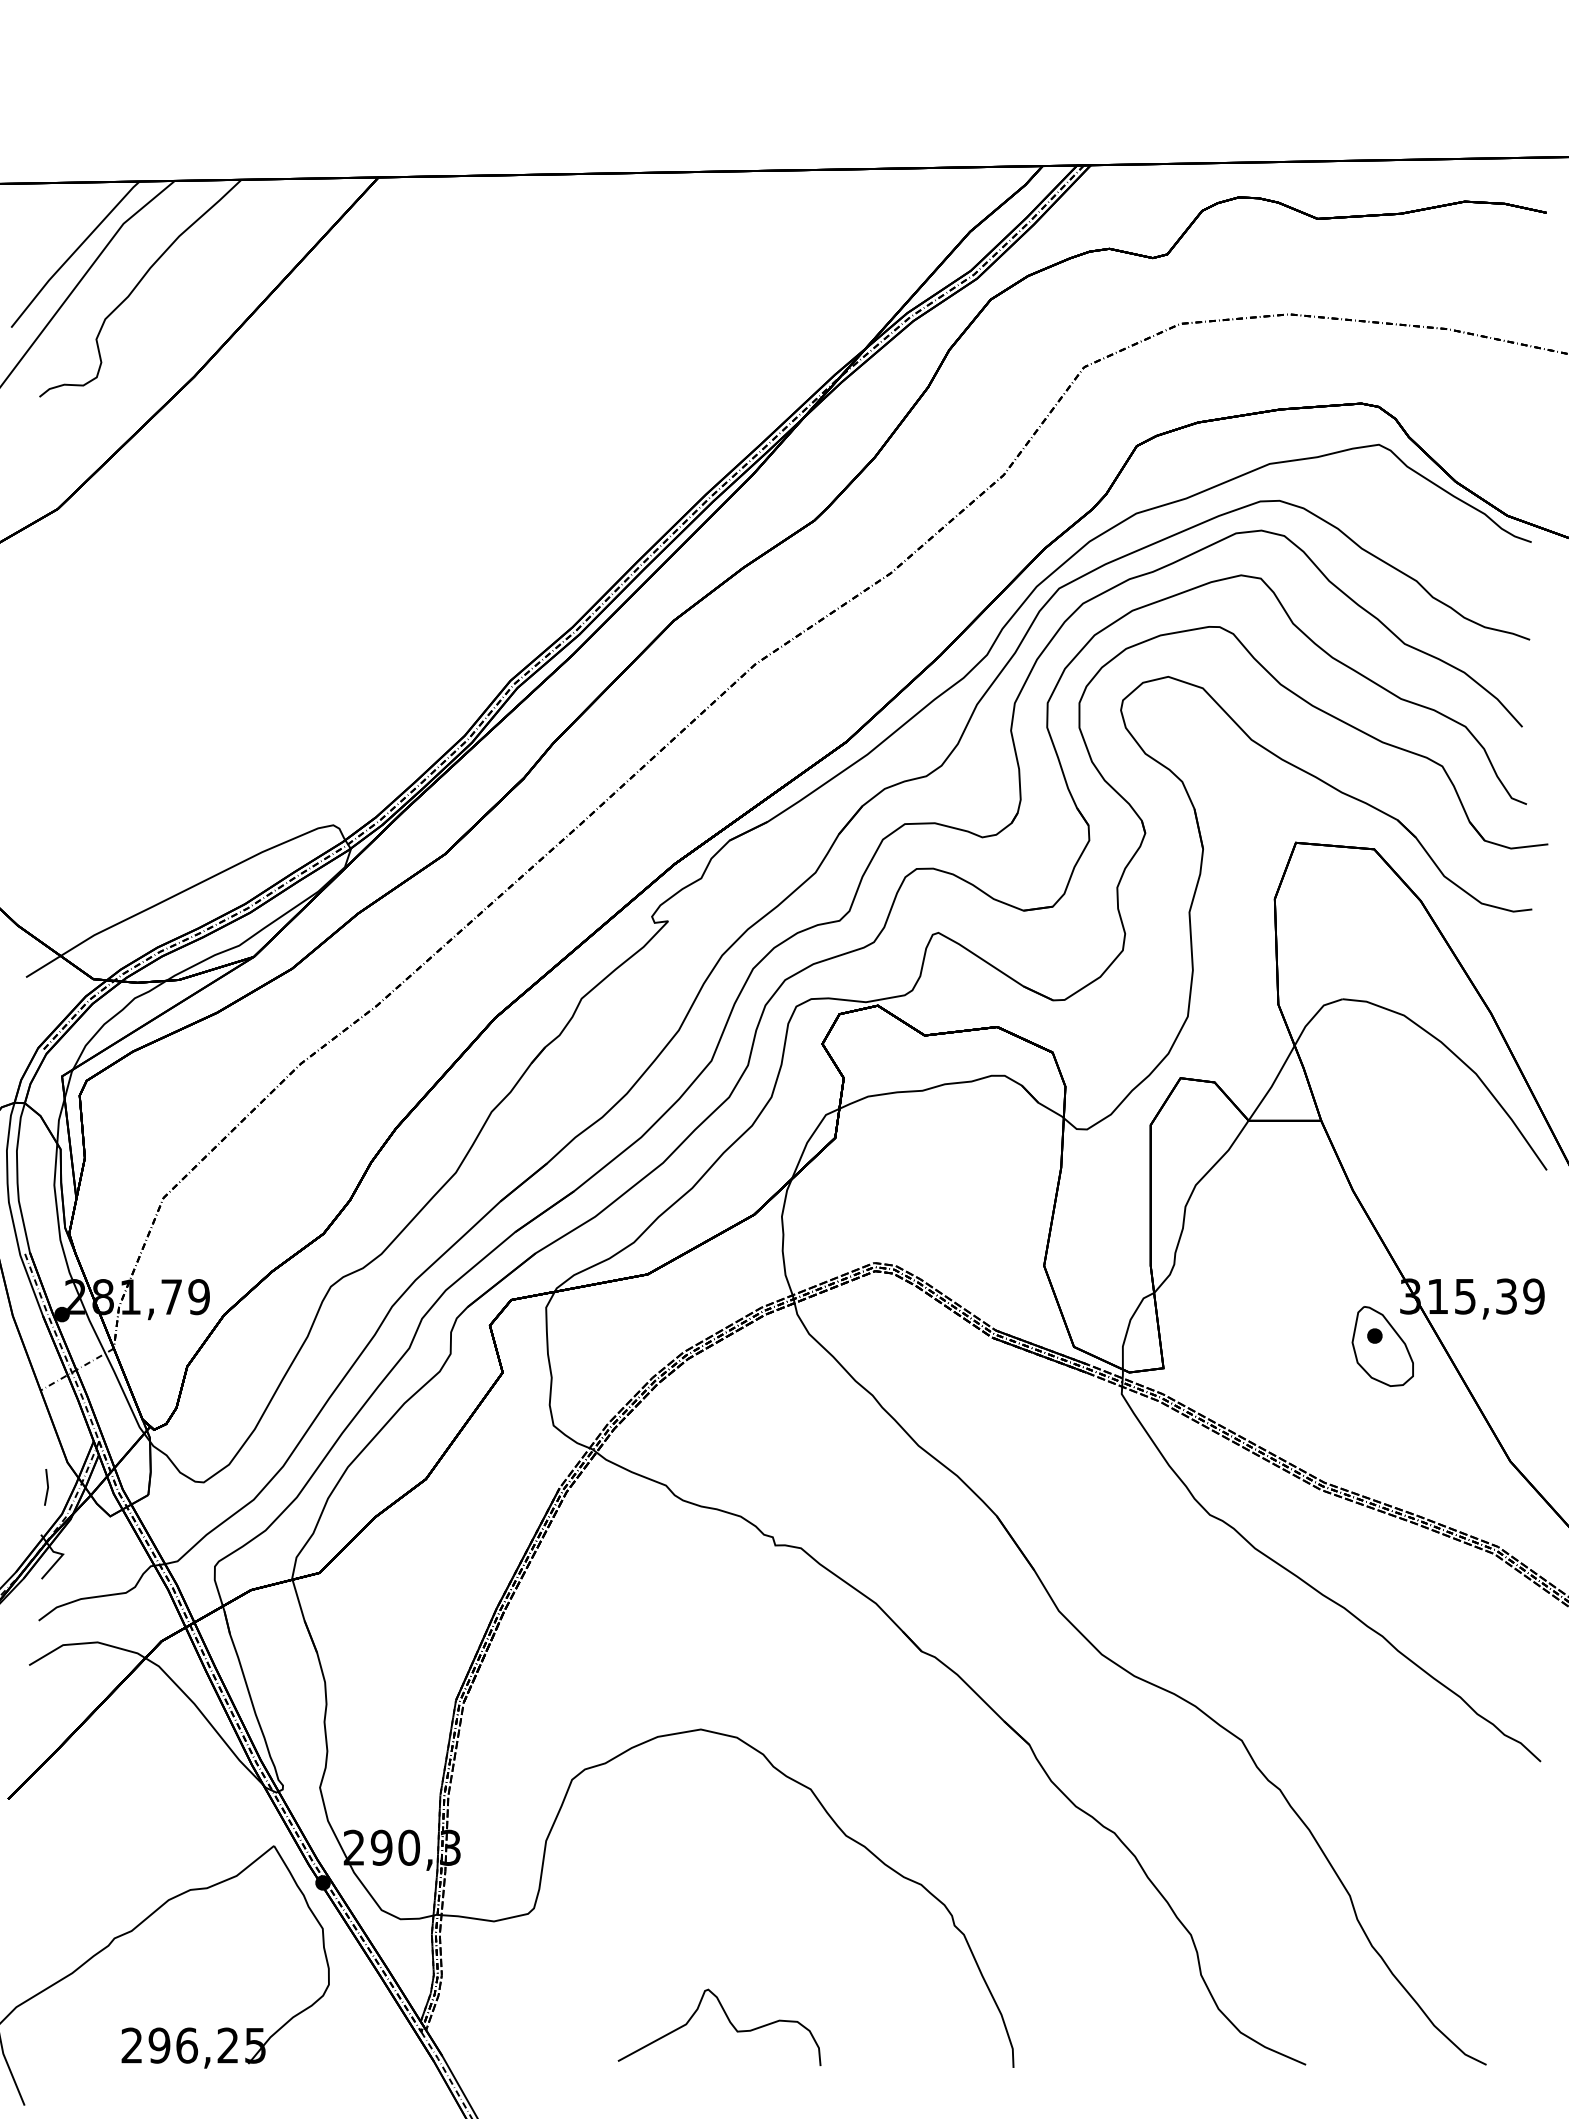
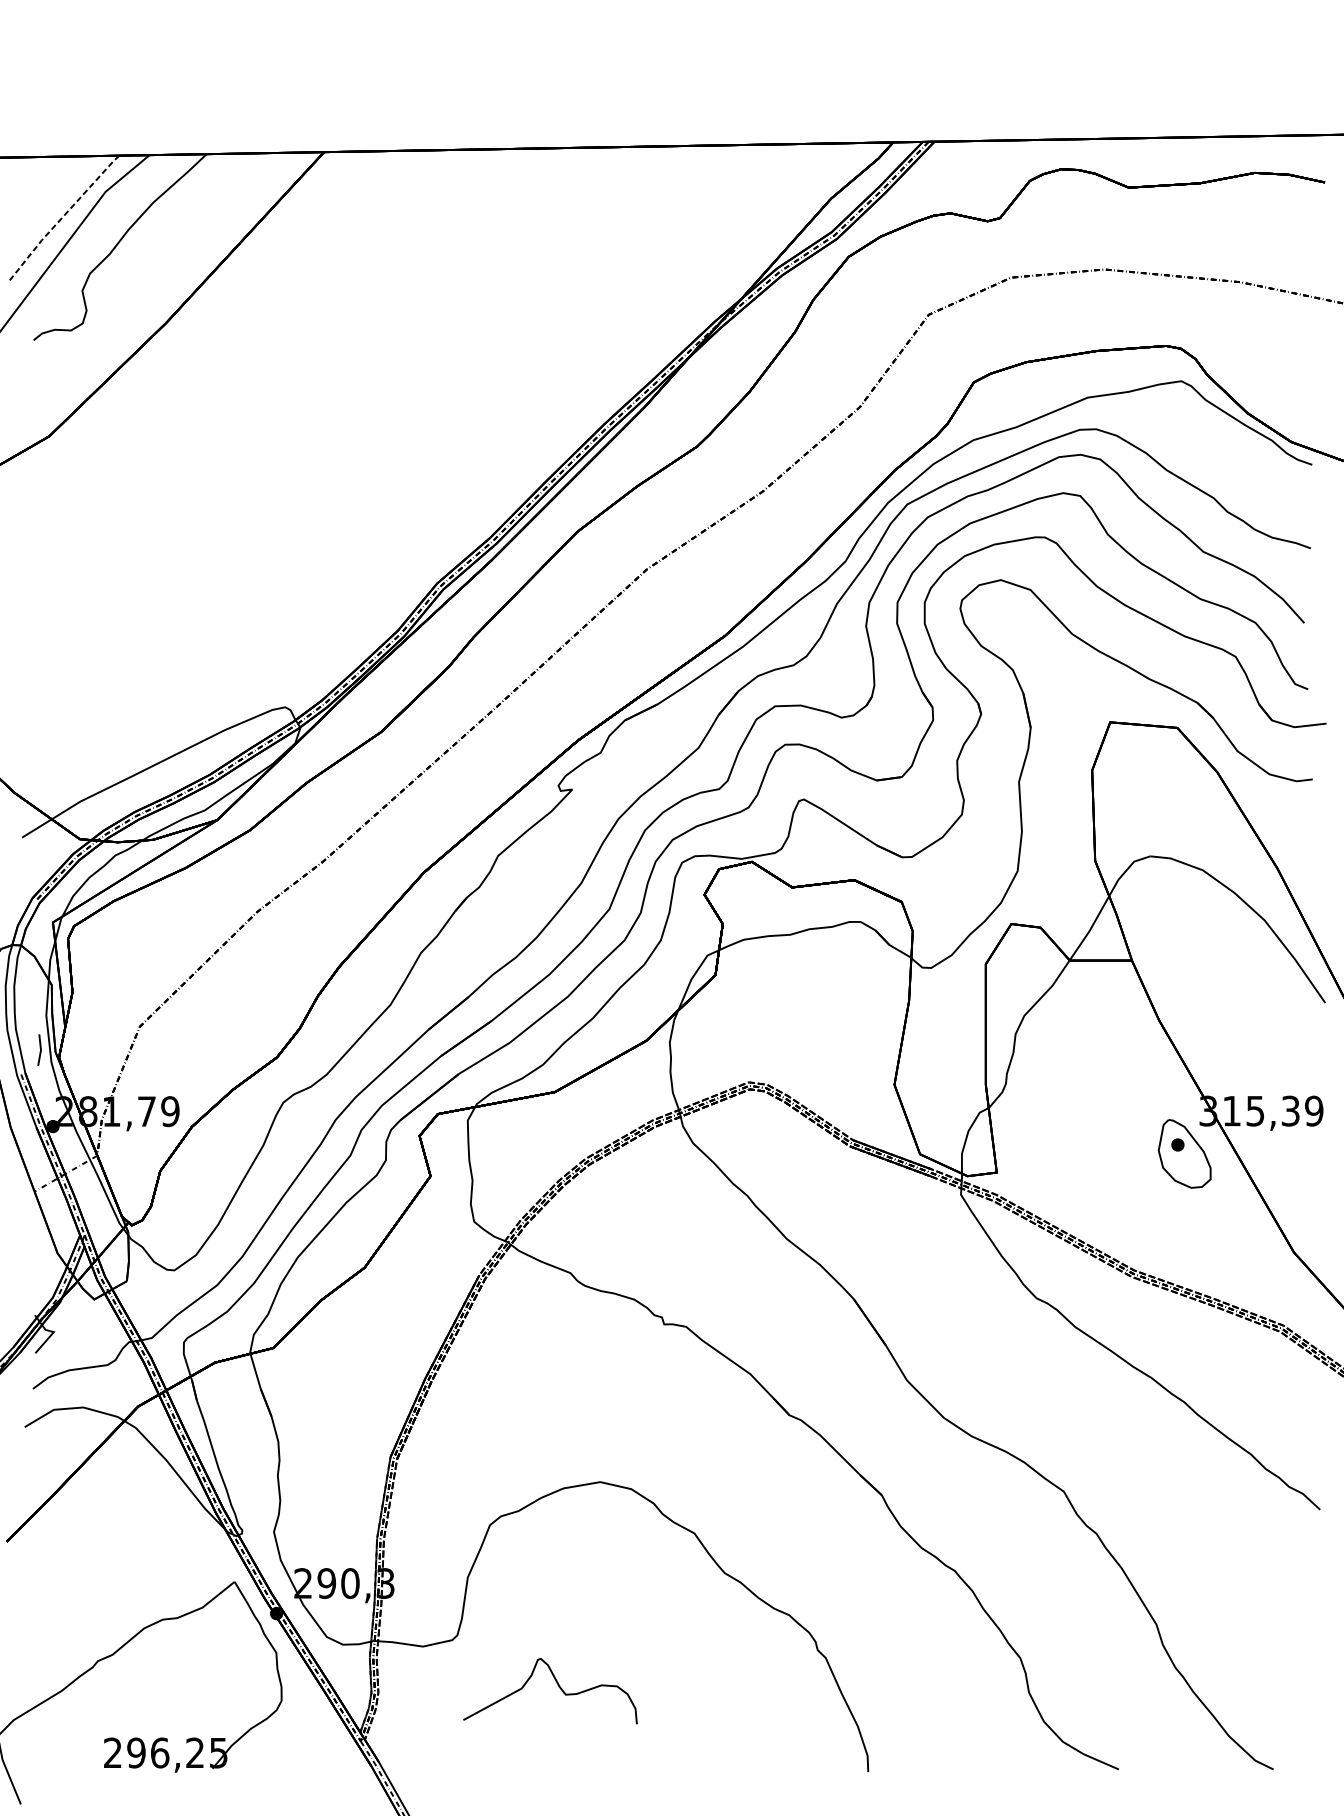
line: (73, 253) -> (62, 217), solid -> dashed
line: (47, 1487) -> (40, 1050), moved
curve: (728, 2021) -> (558, 1686), moved

